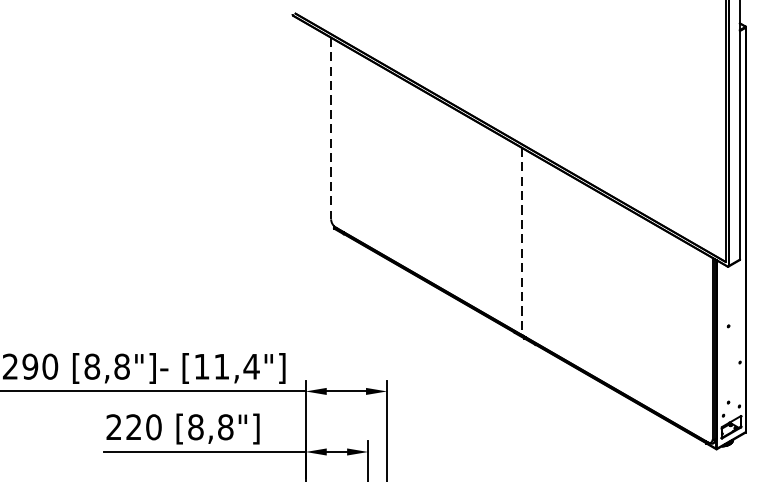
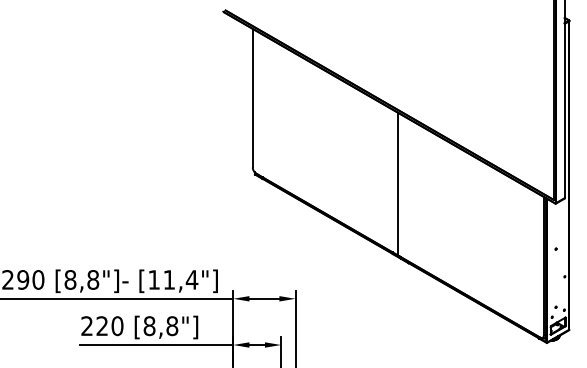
line: (330, 128) -> (252, 98), dashed -> solid
line: (522, 241) -> (398, 184), dashed -> solid

